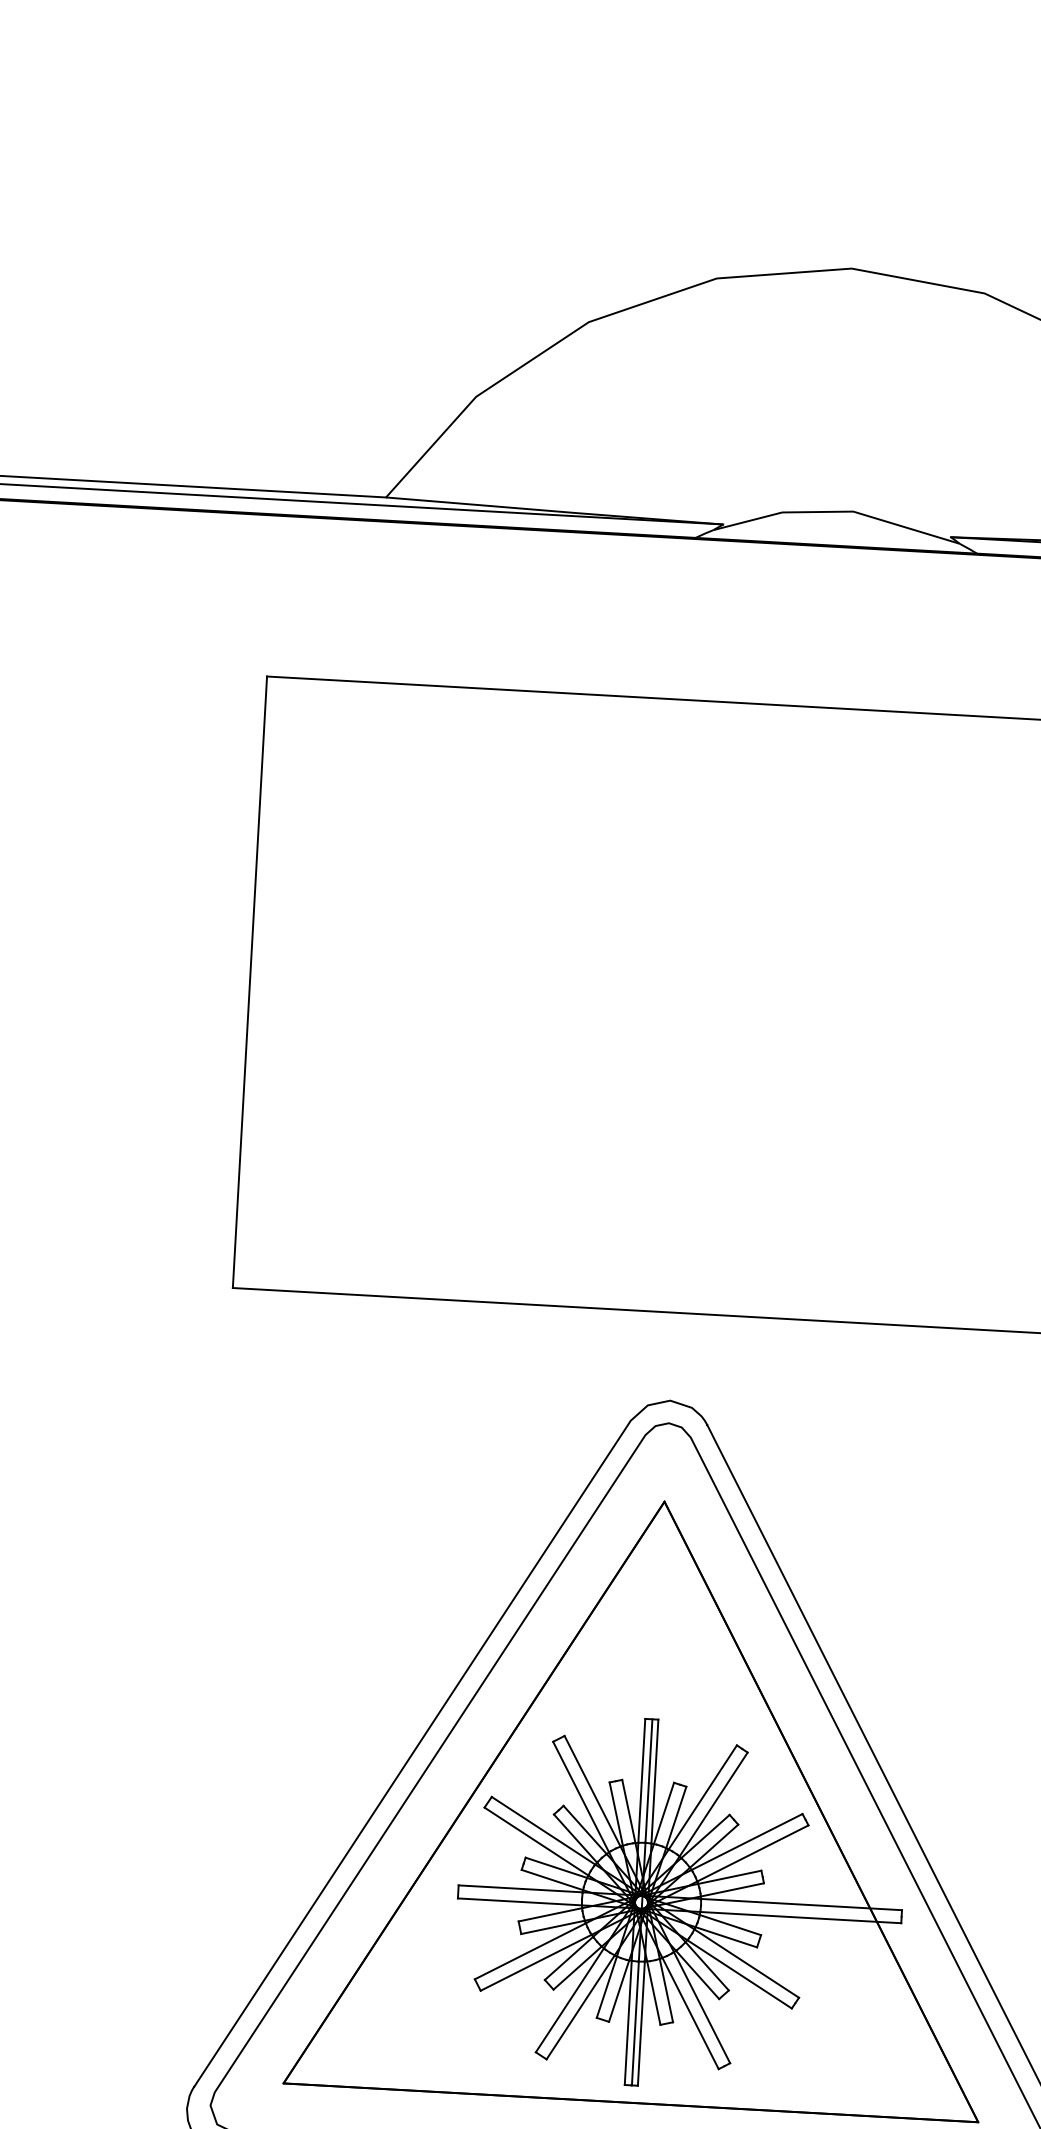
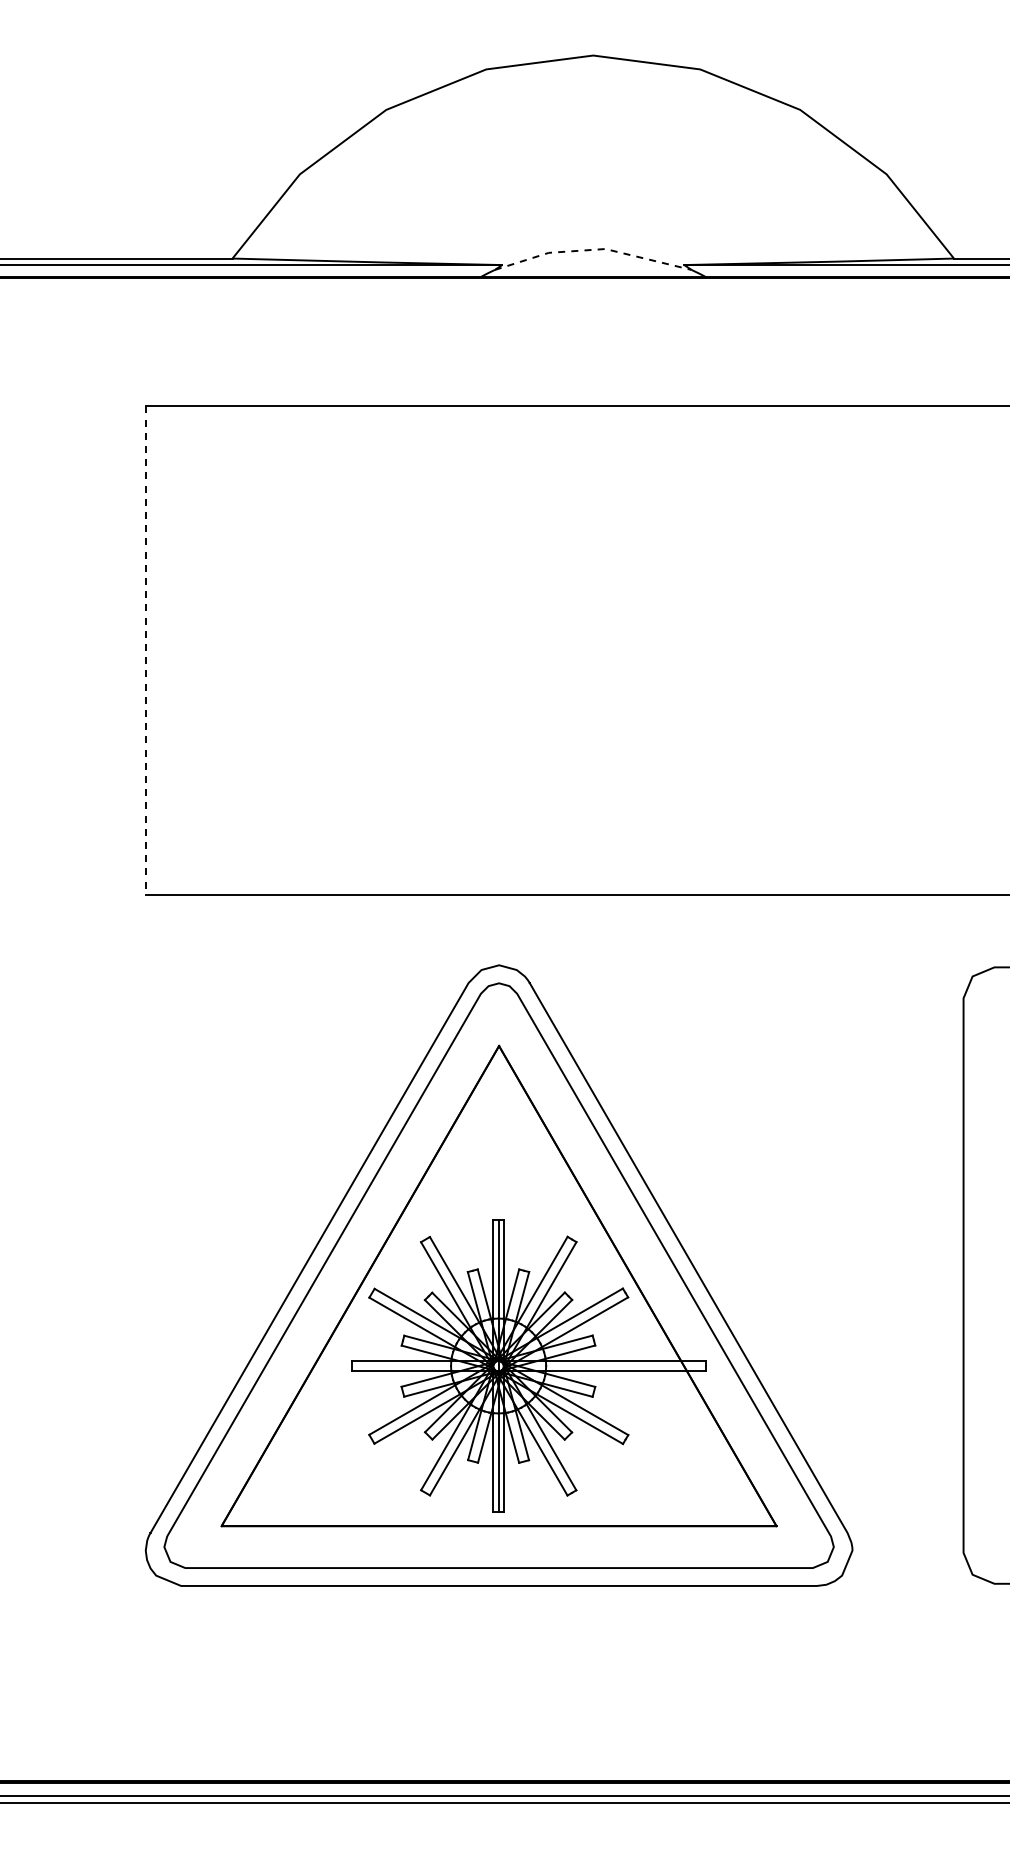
line: (838, 511) -> (593, 249), solid -> dashed
line: (249, 983) -> (145, 651), solid -> dashed

